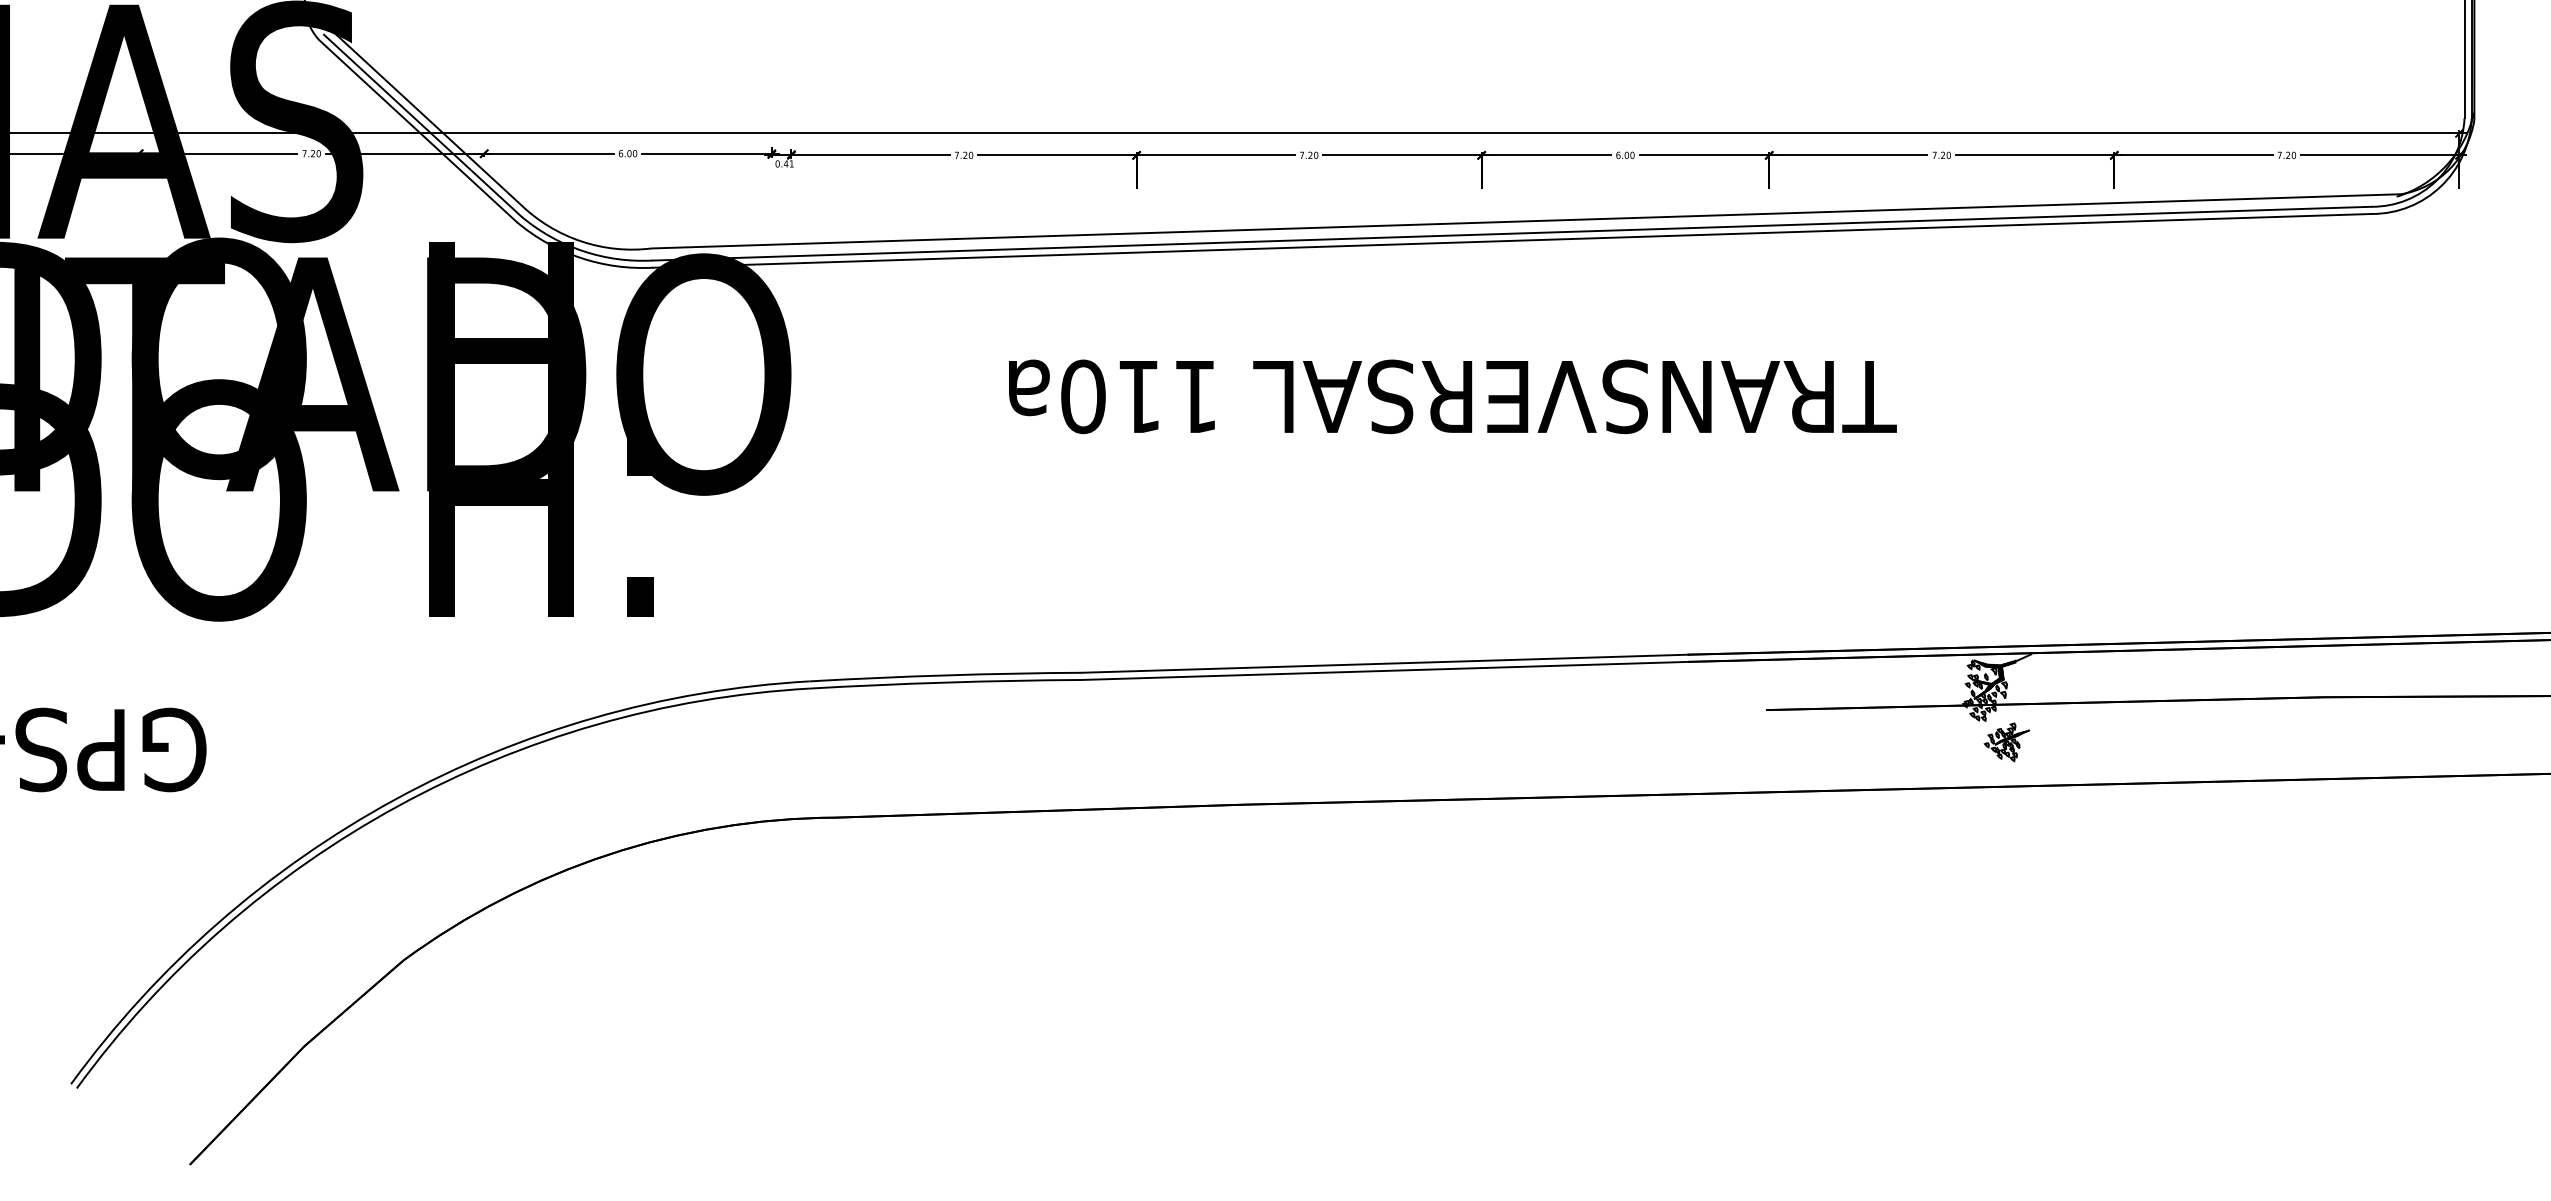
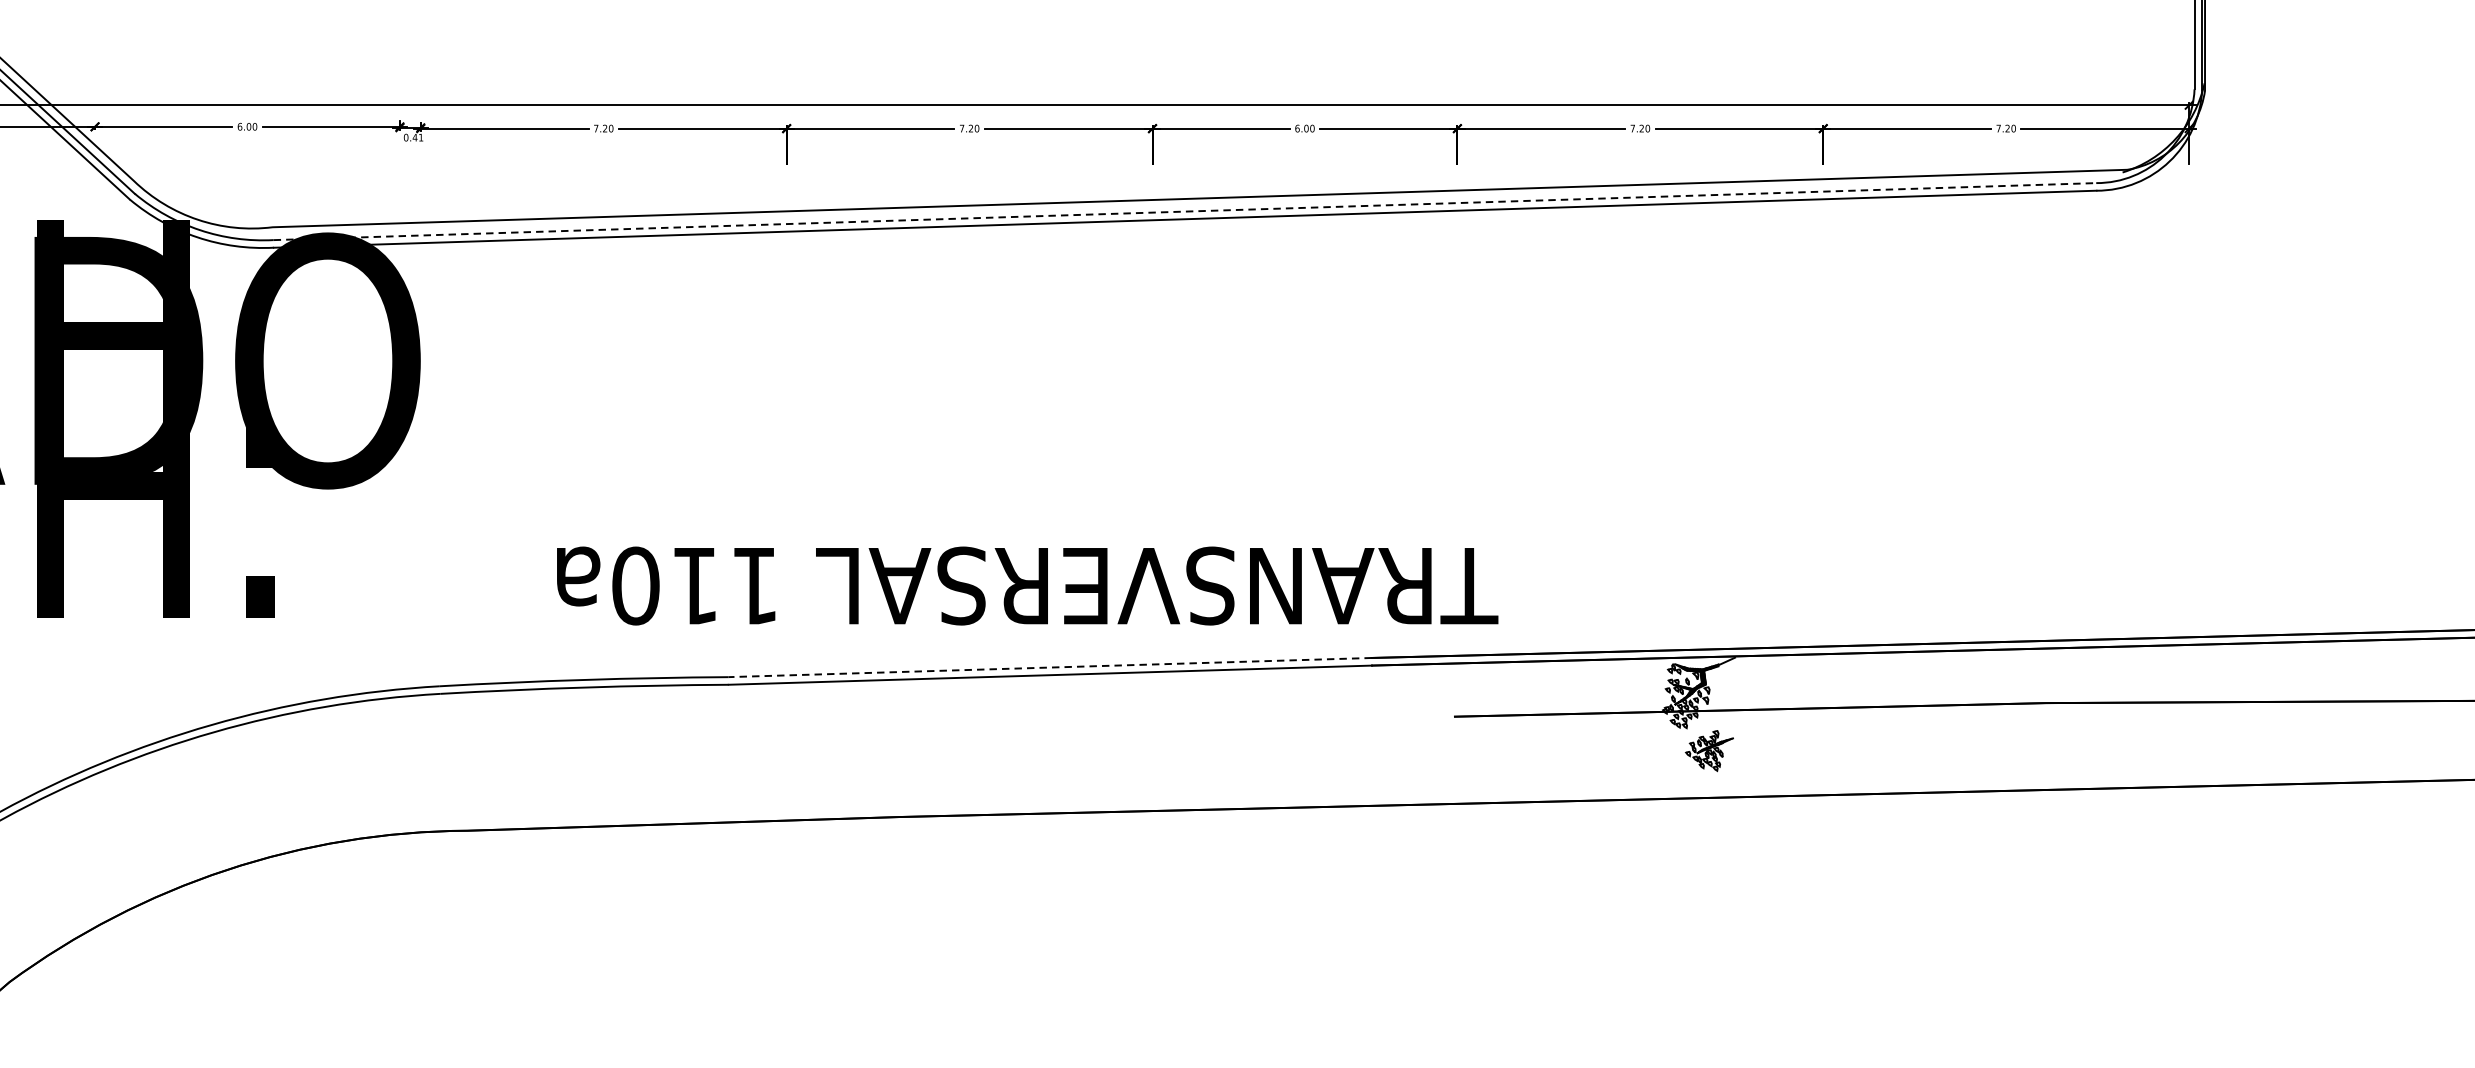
line: (1512, 233) -> (1185, 211), solid -> dashed
text: (1452, 396) -> (1027, 585), moved
line: (1385, 663) -> (1050, 667), solid -> dashed

